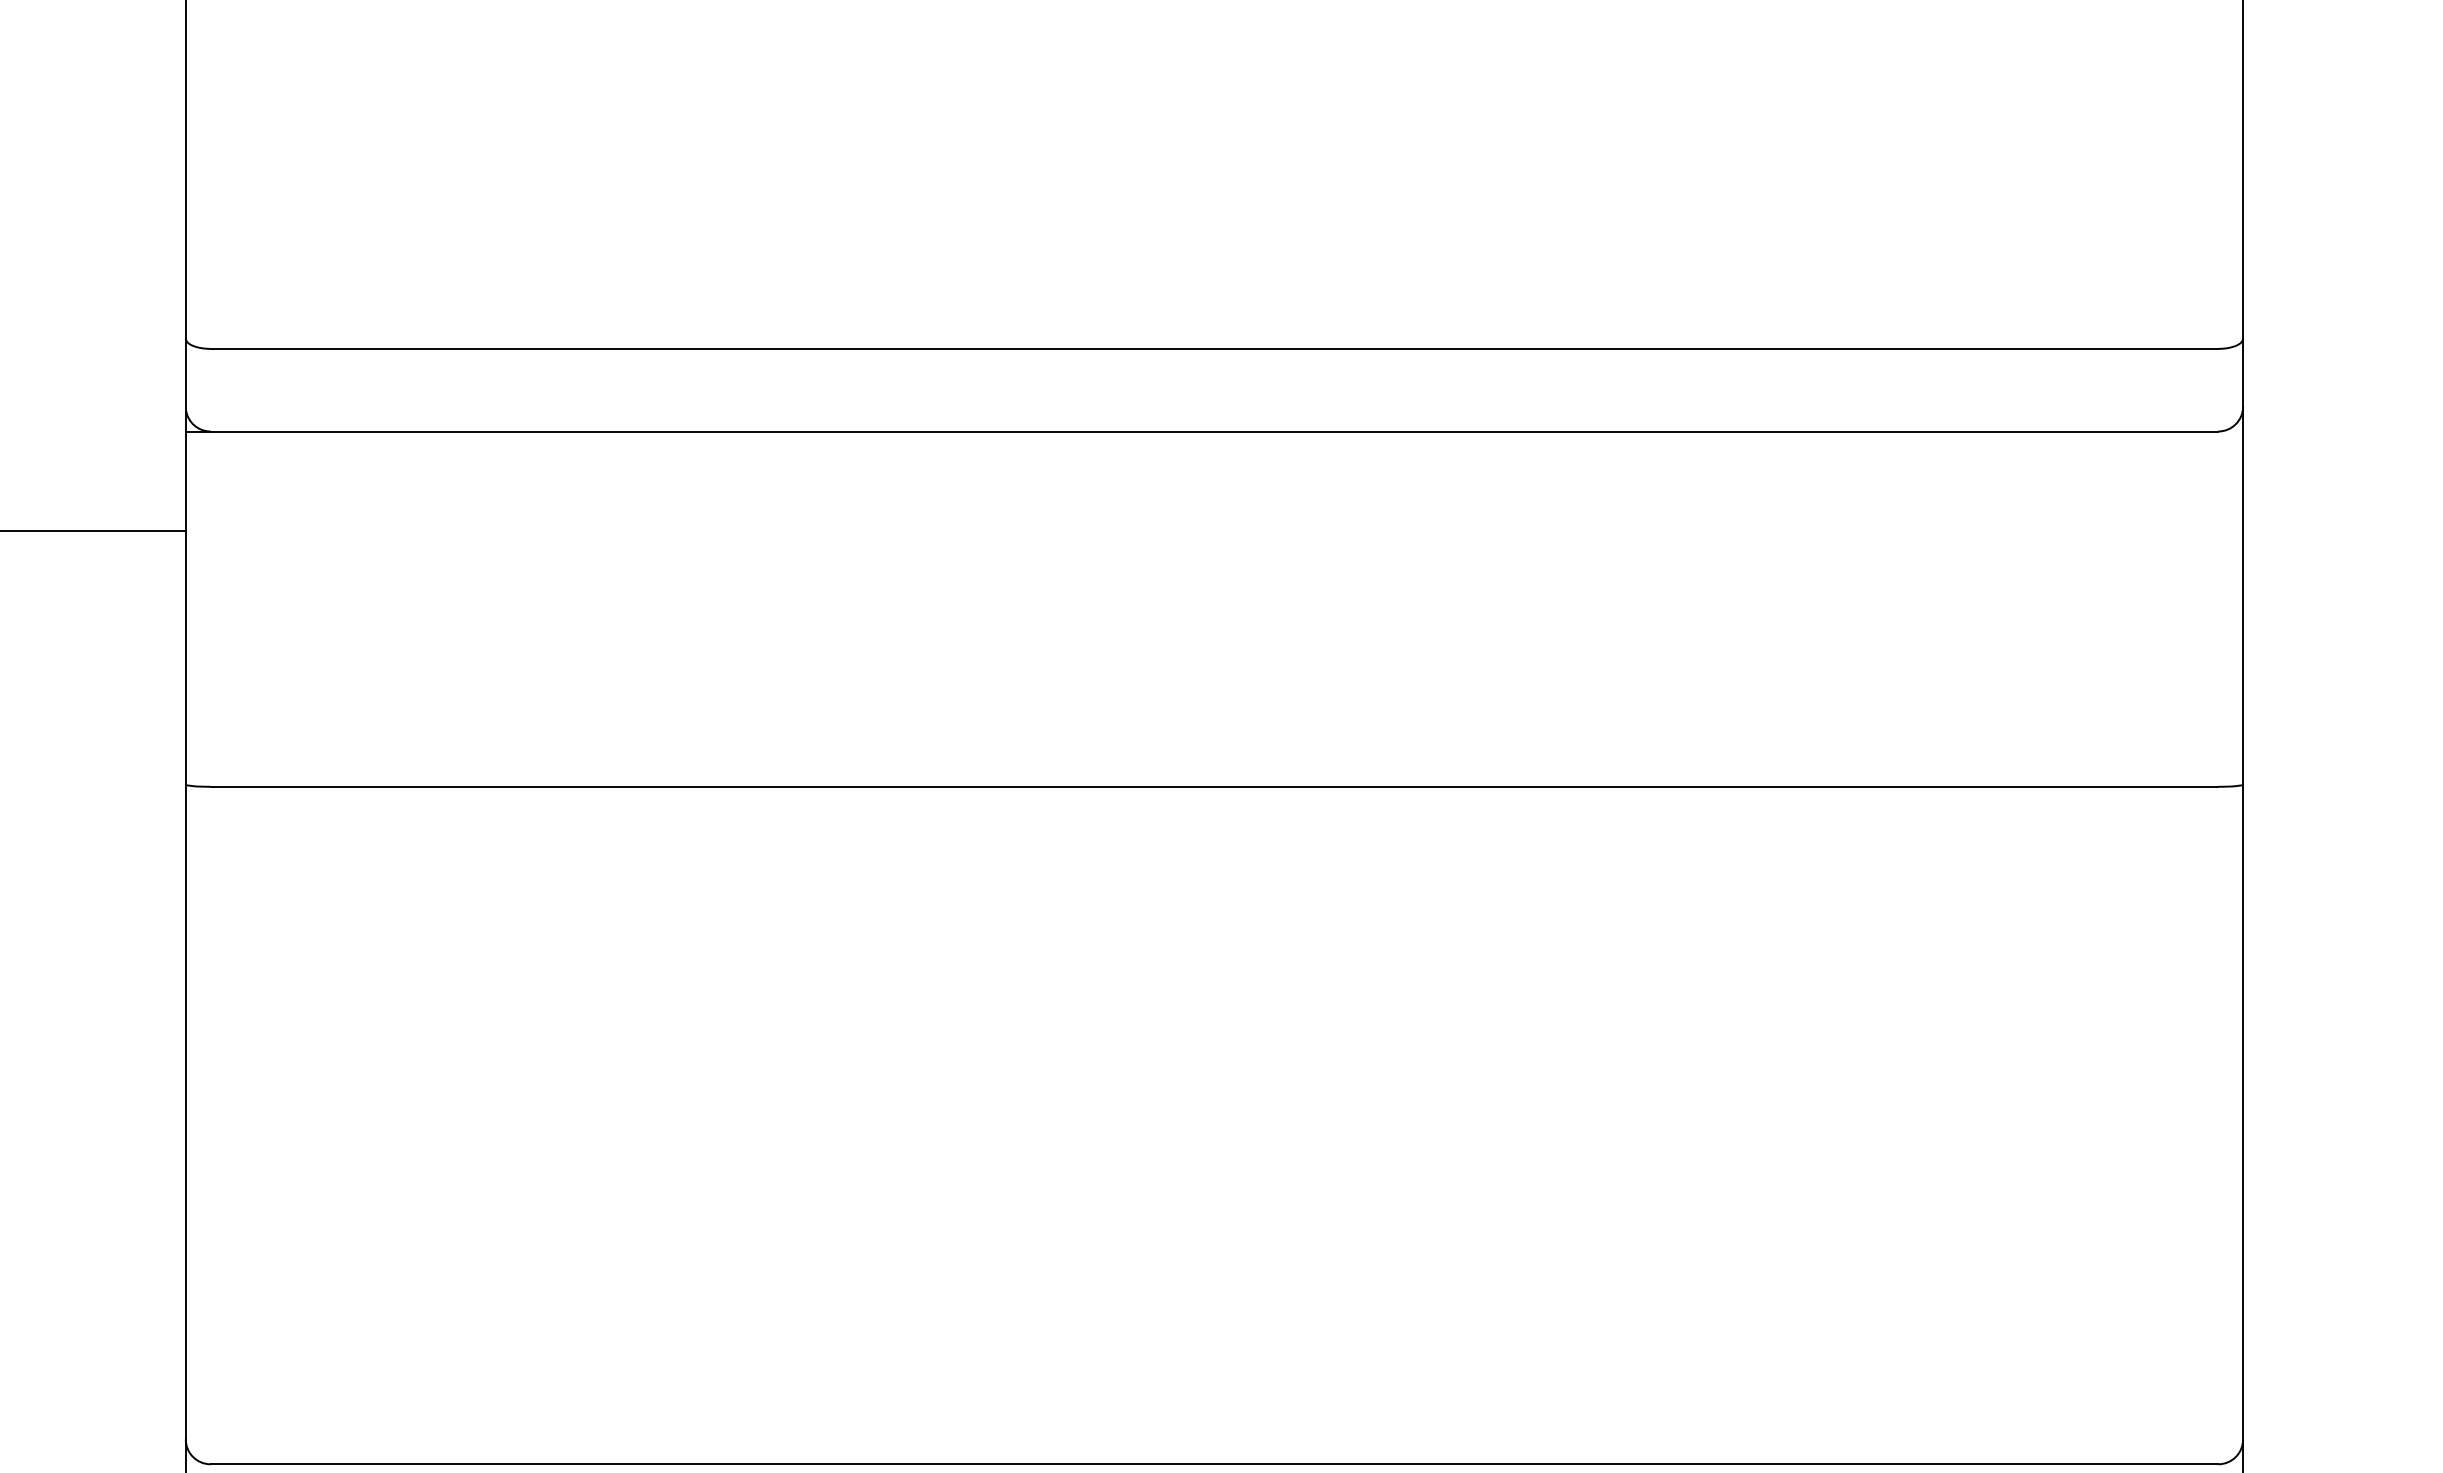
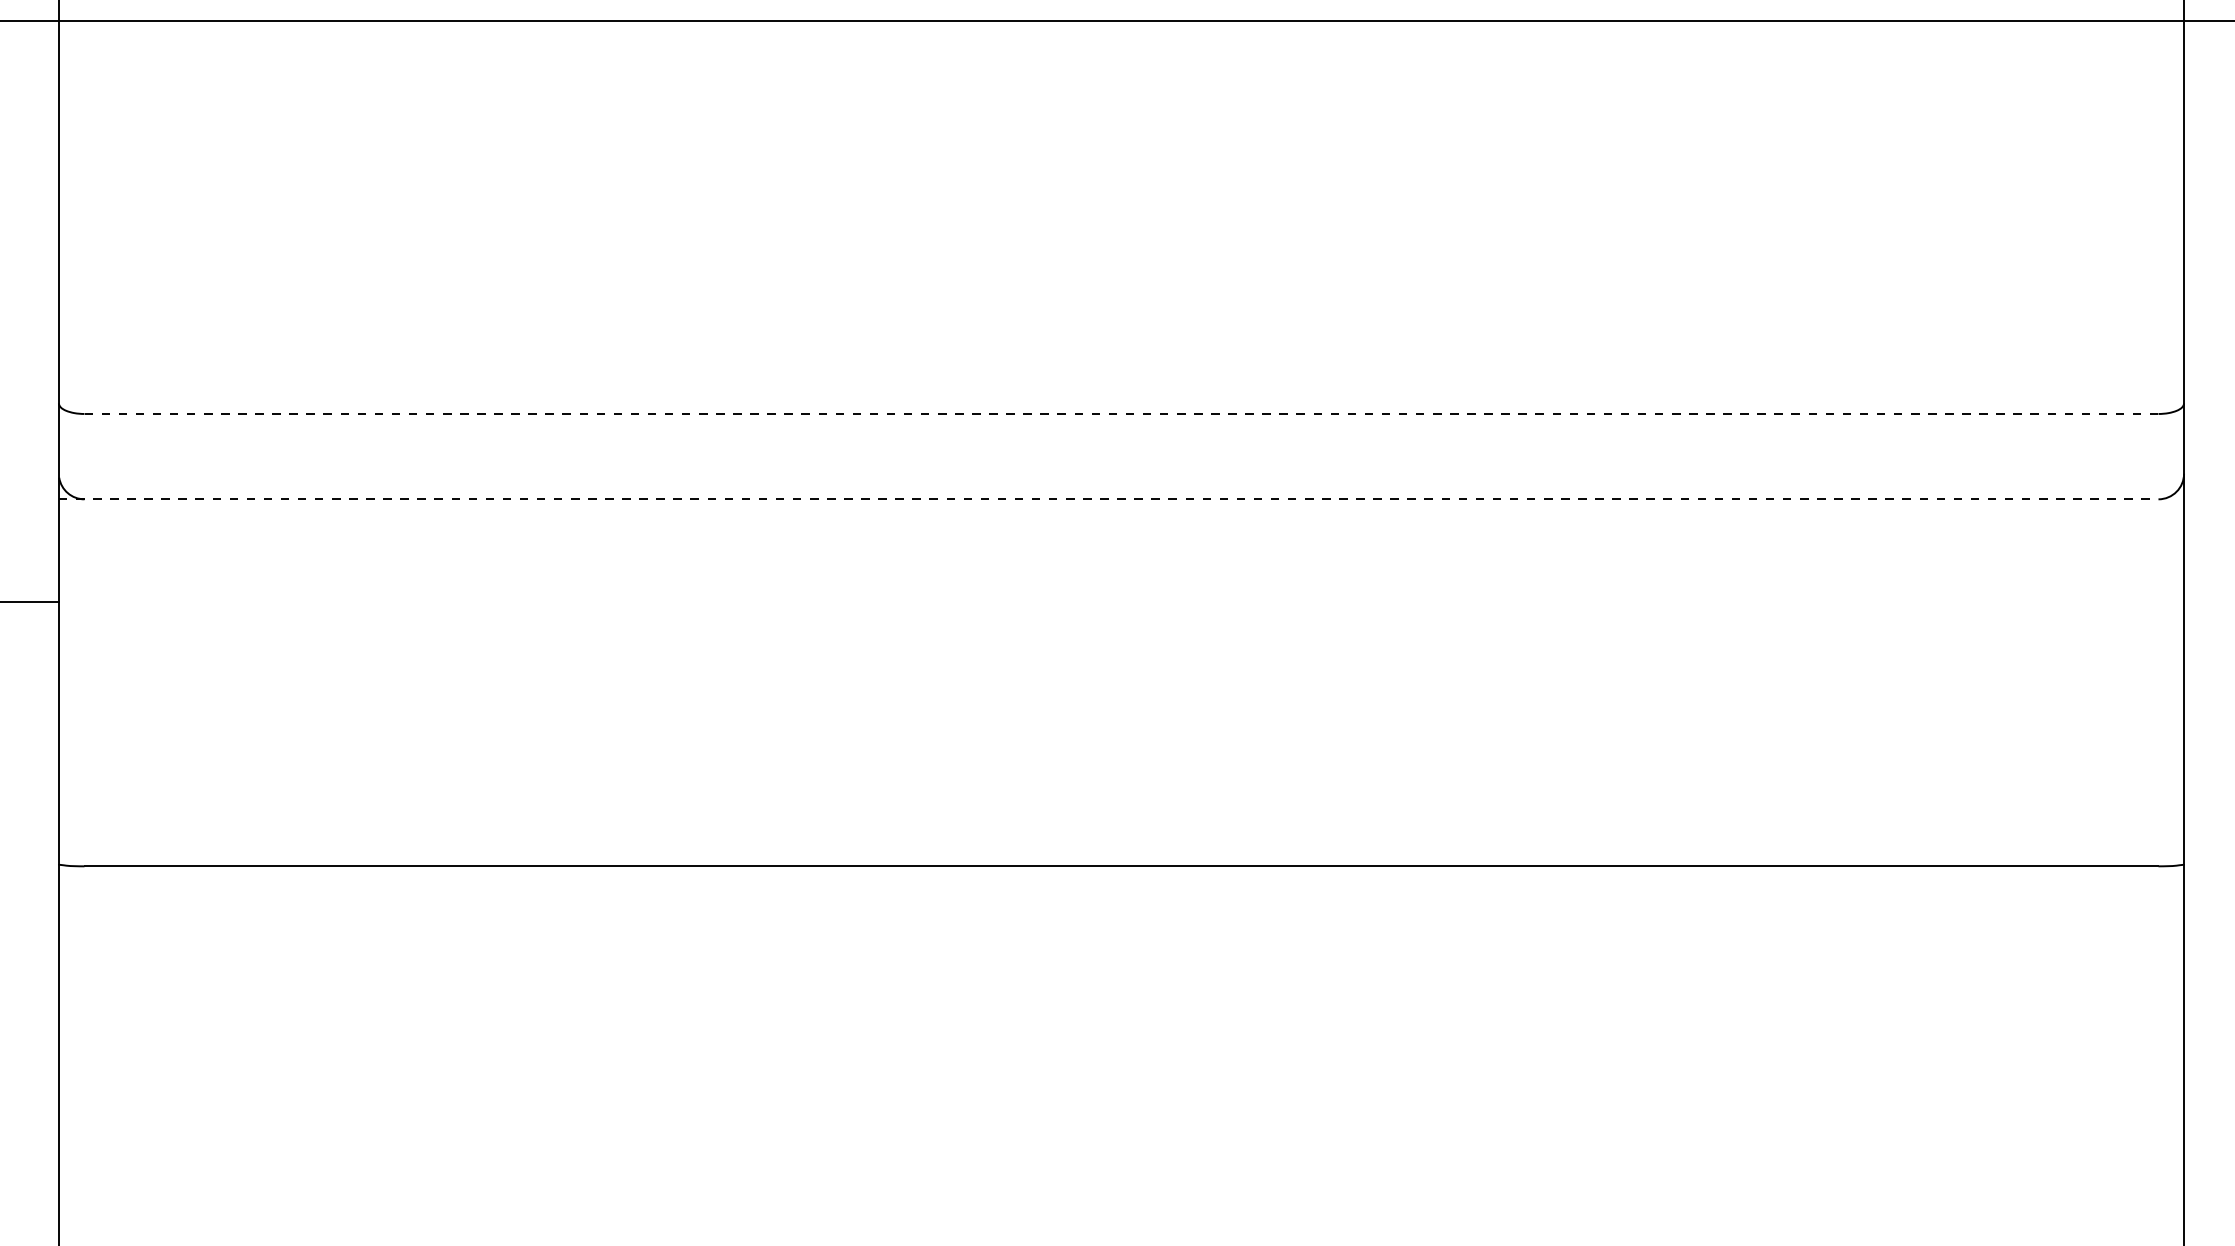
line: (1214, 348) -> (1121, 413), solid -> dashed
line: (1202, 431) -> (1109, 499), solid -> dashed

